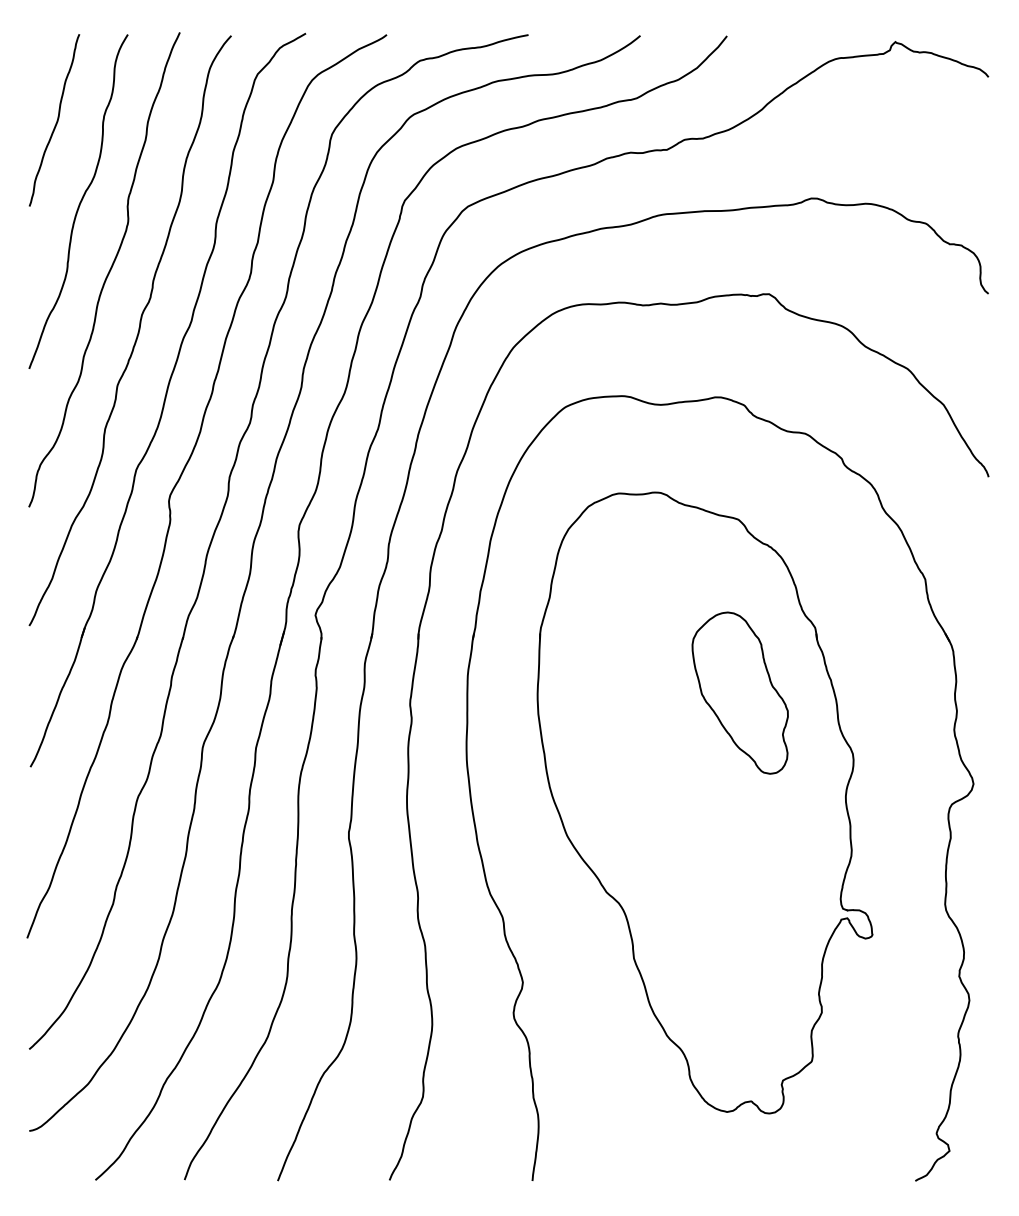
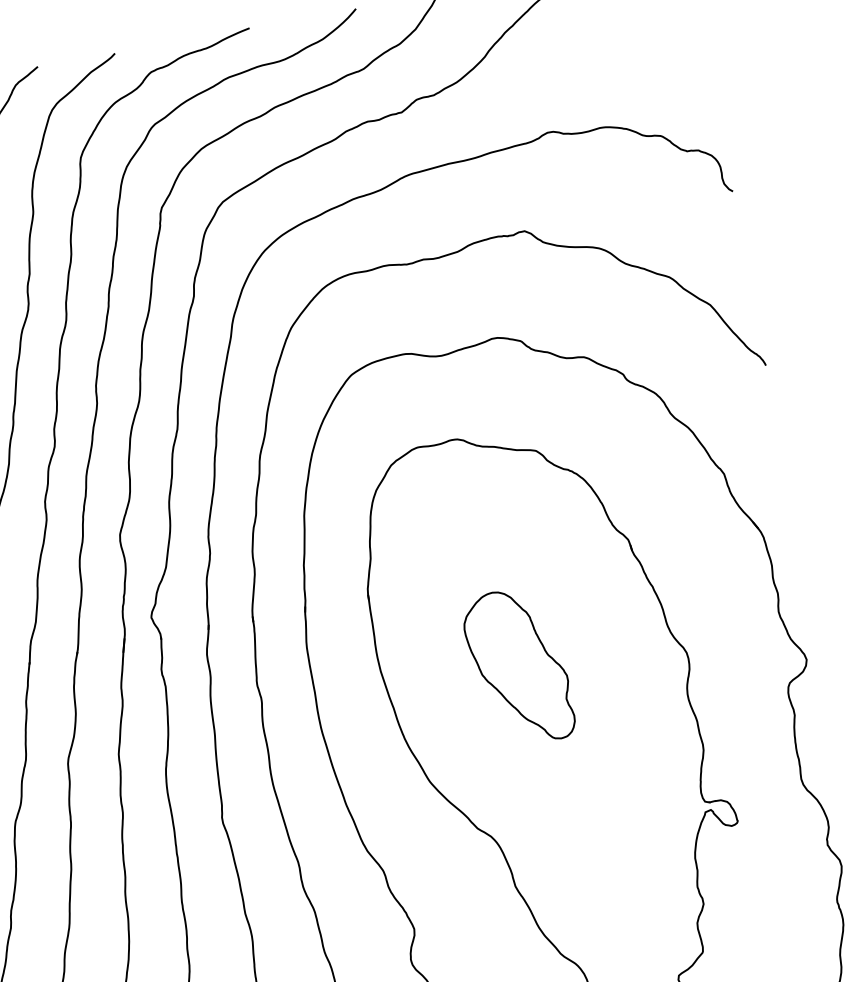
part: (739, 692) -> (517, 666), moved

